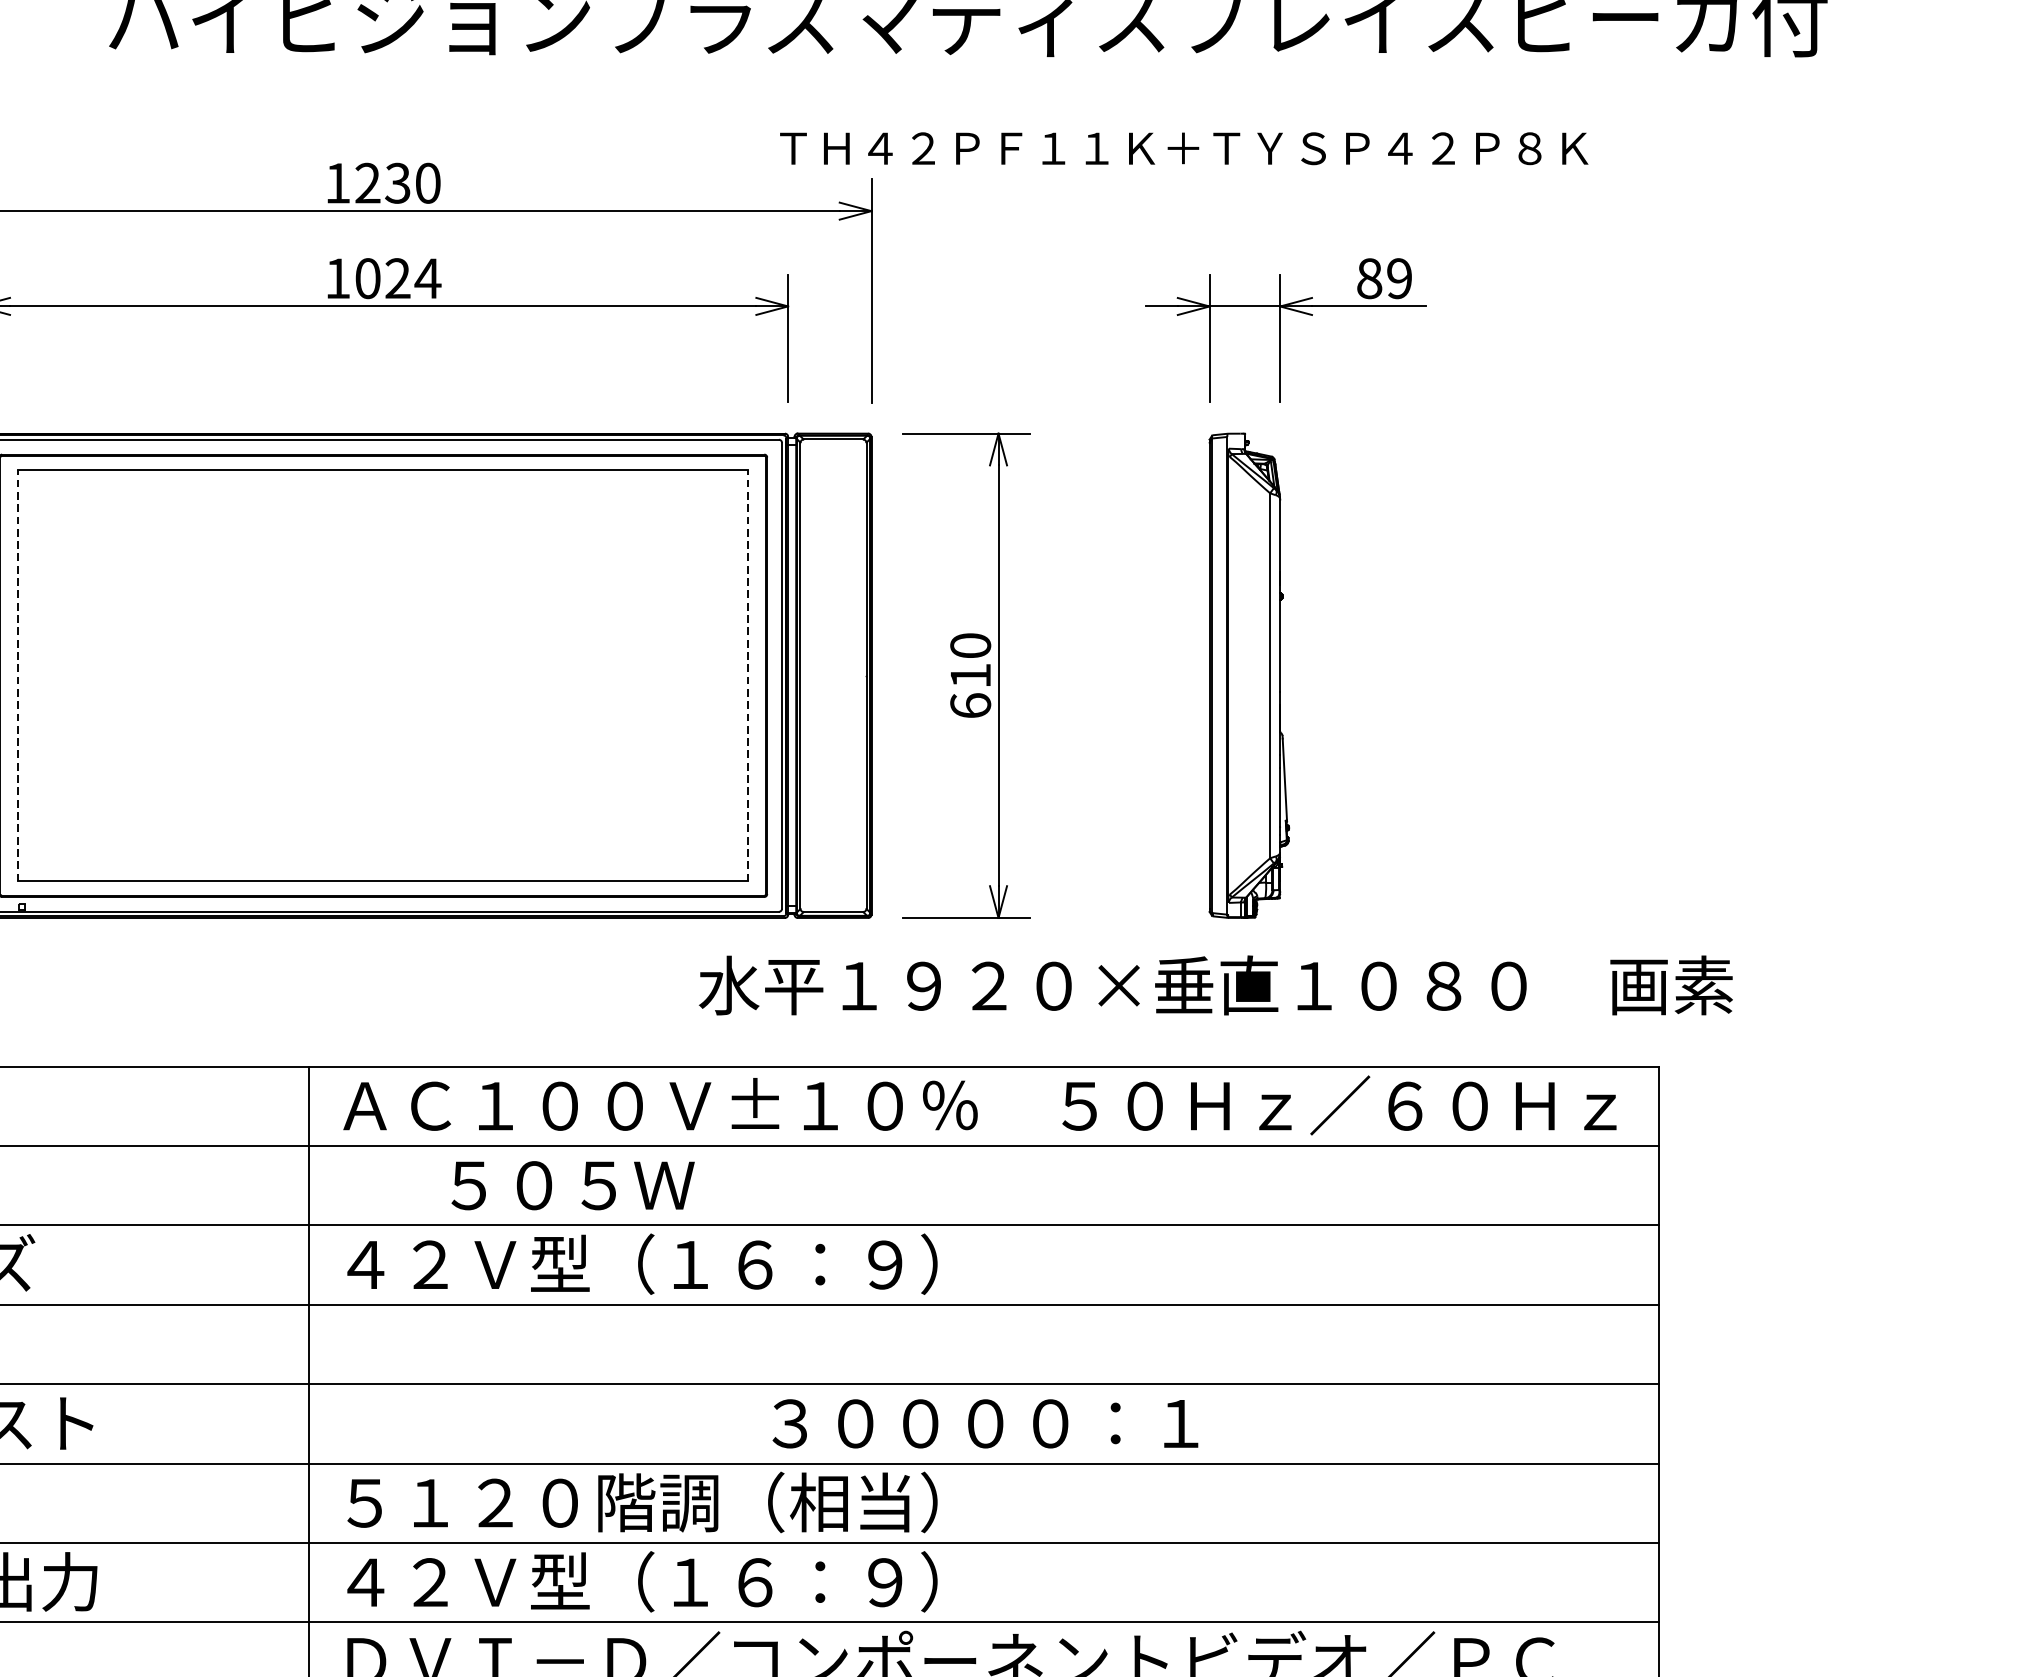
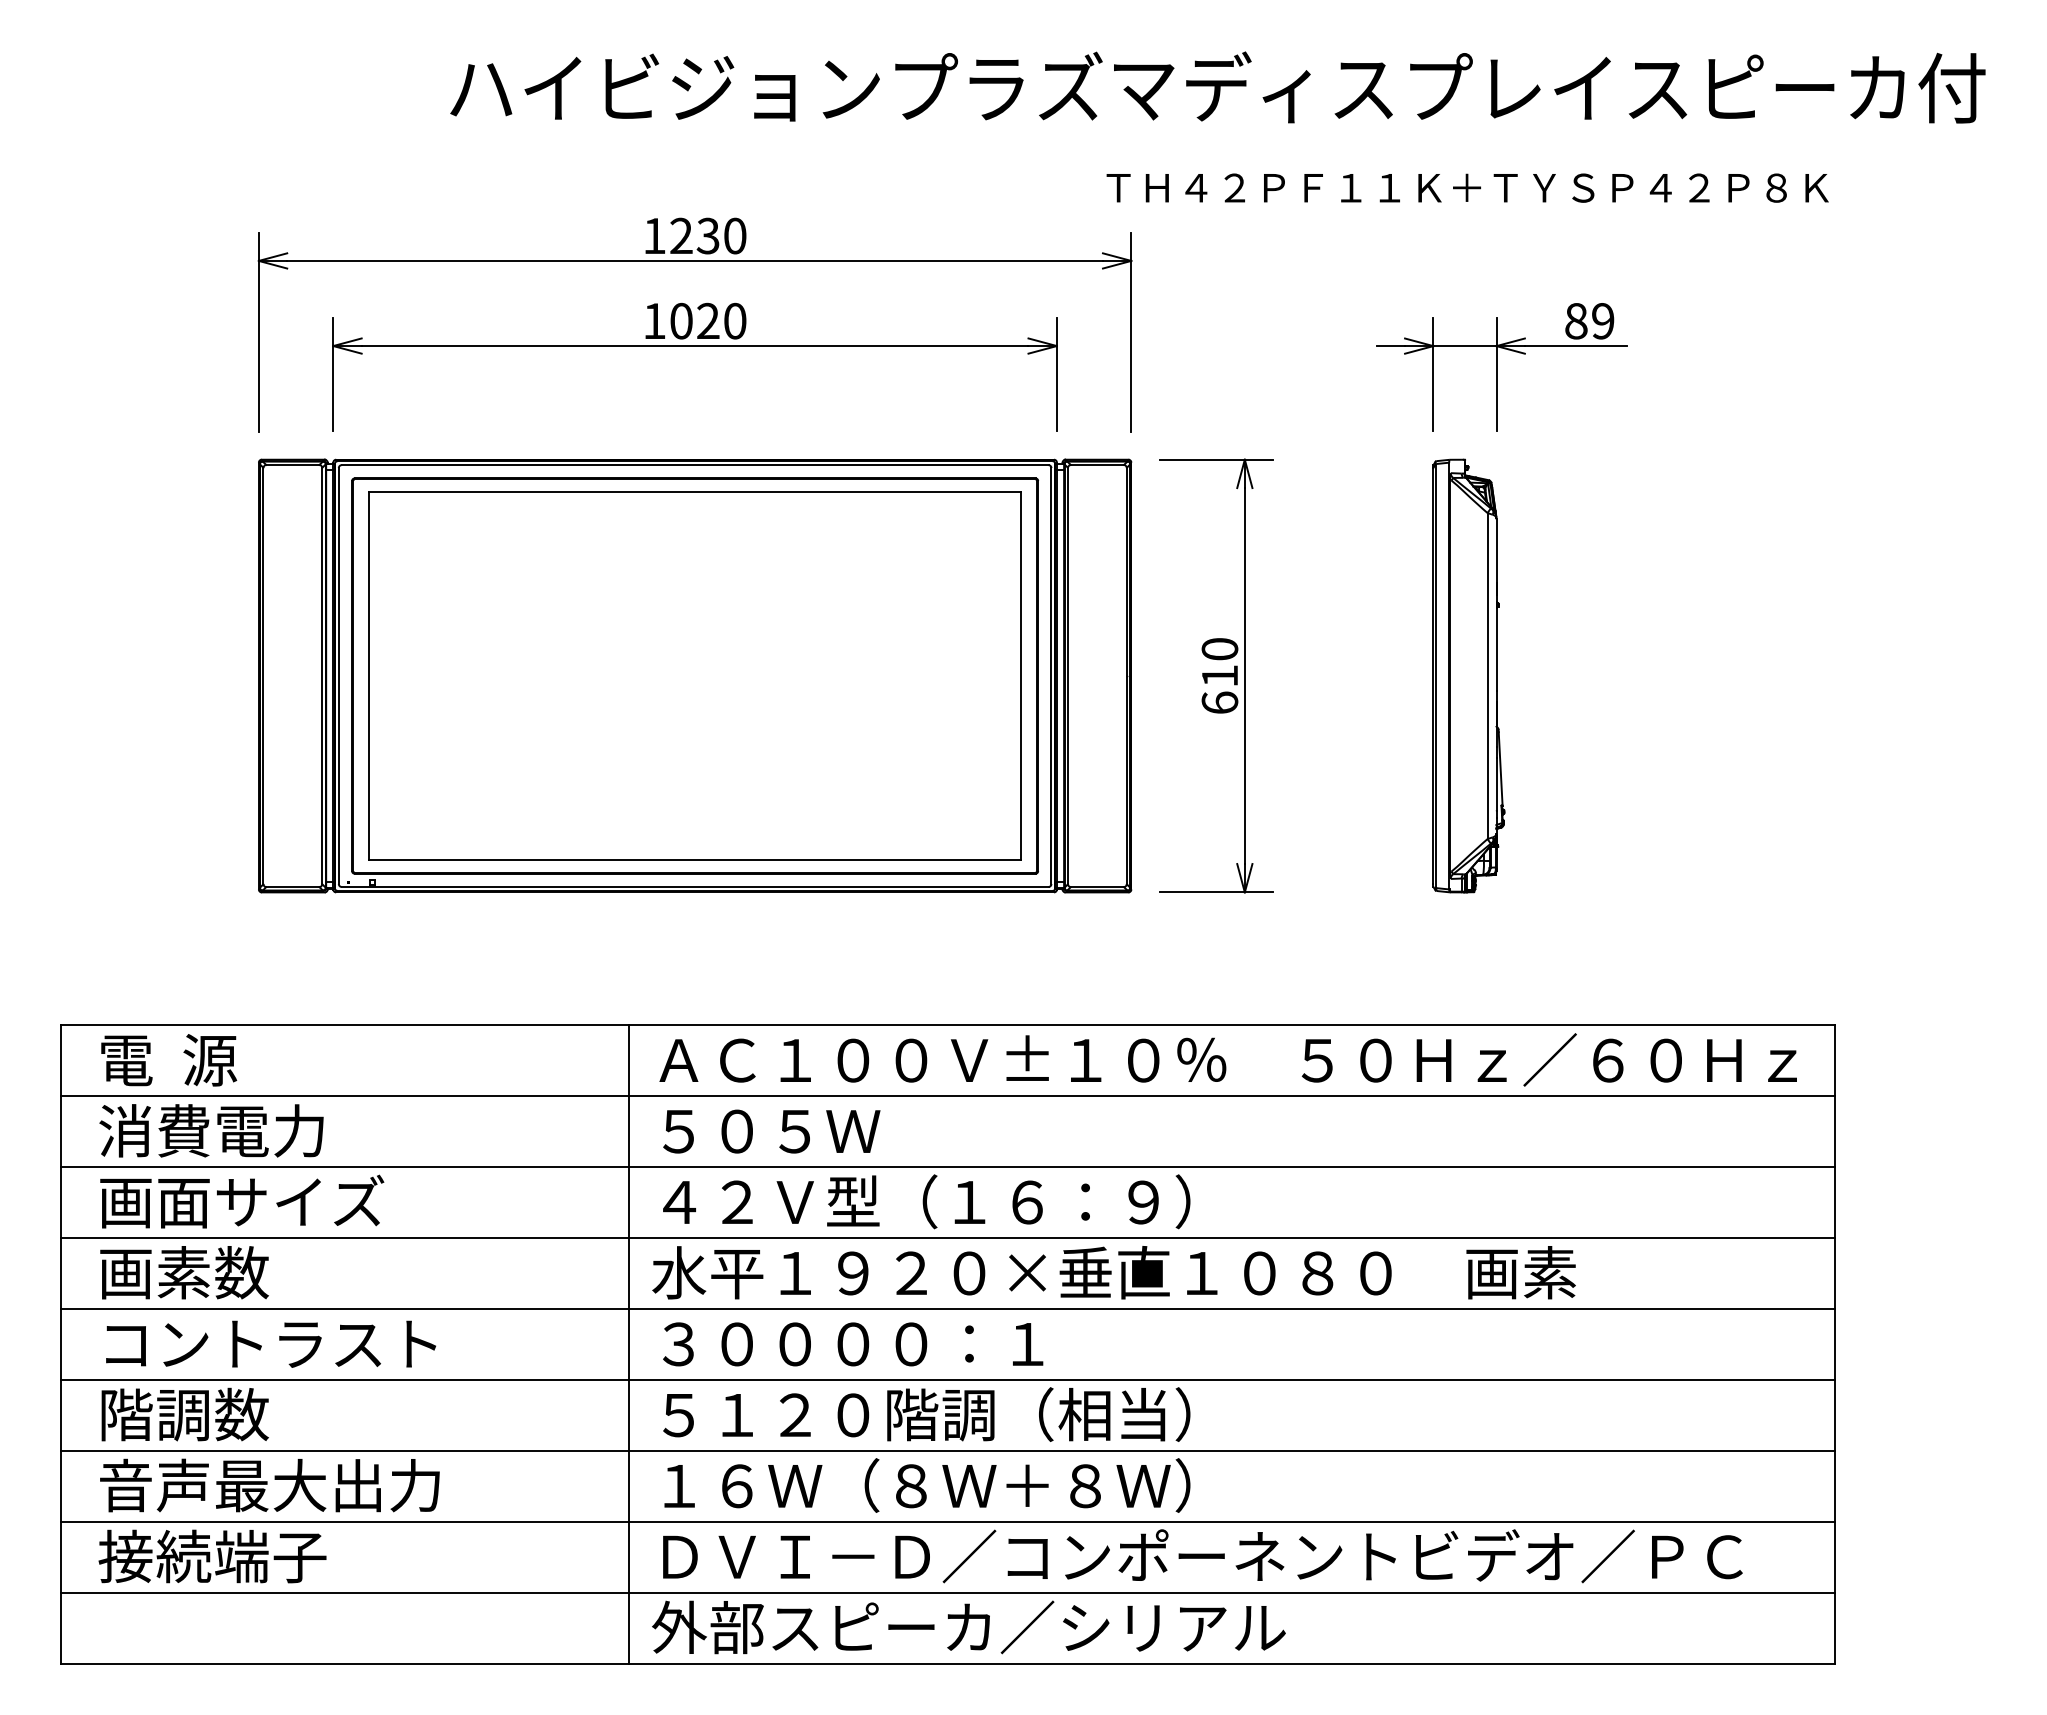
text: (1183, 147) -> (1467, 187), moved
text: (428, 277) -> (735, 320), 1024 -> 1020
line: (17, 676) -> (368, 676), dashed -> solid
line: (748, 676) -> (1021, 676), dashed -> solid
text: (1215, 985) -> (1113, 1272), moved
text: (572, 1185) -> (771, 1131), moved
text: (985, 1423) -> (853, 1344), moved
text: (631, 1581) -> (916, 1485), ４２Ｖ型（１６：９） -> １６Ｗ（８Ｗ＋８Ｗ）

